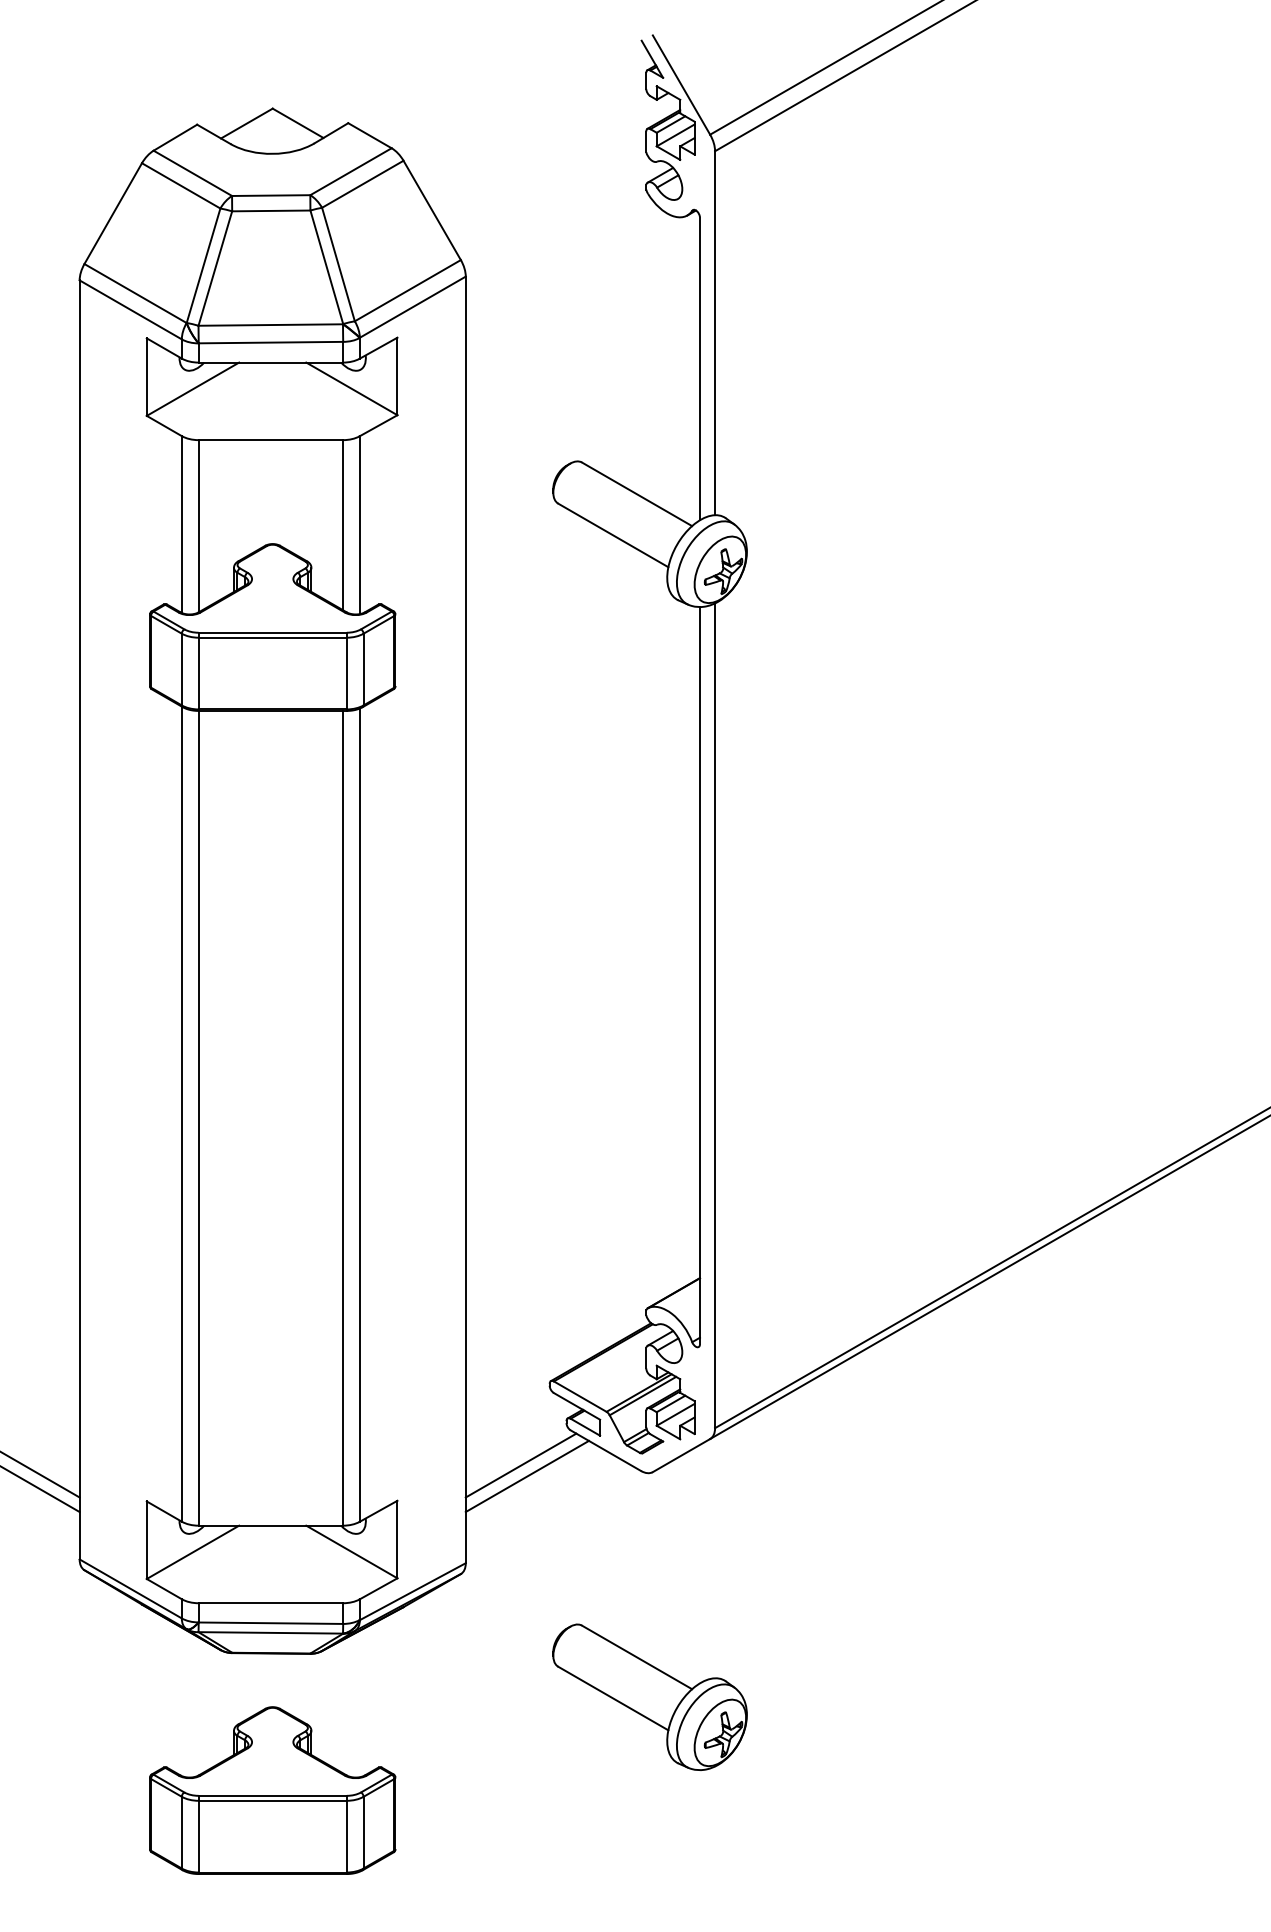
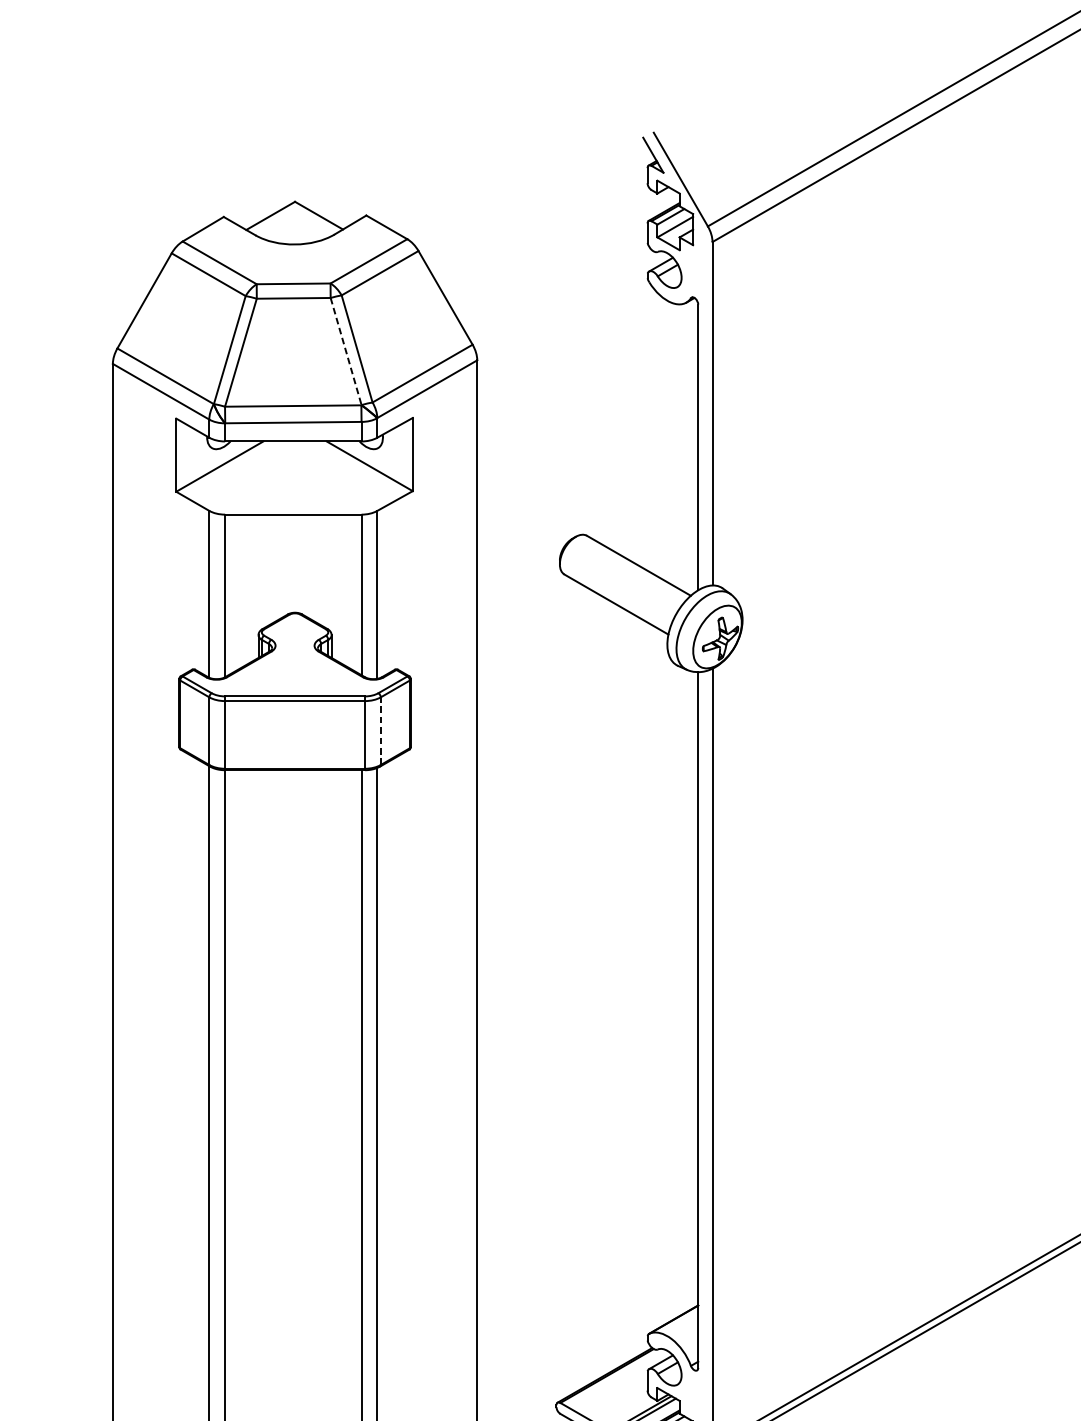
line: (326, 267) -> (345, 351), solid -> dashed
line: (363, 669) -> (380, 731), solid -> dashed

